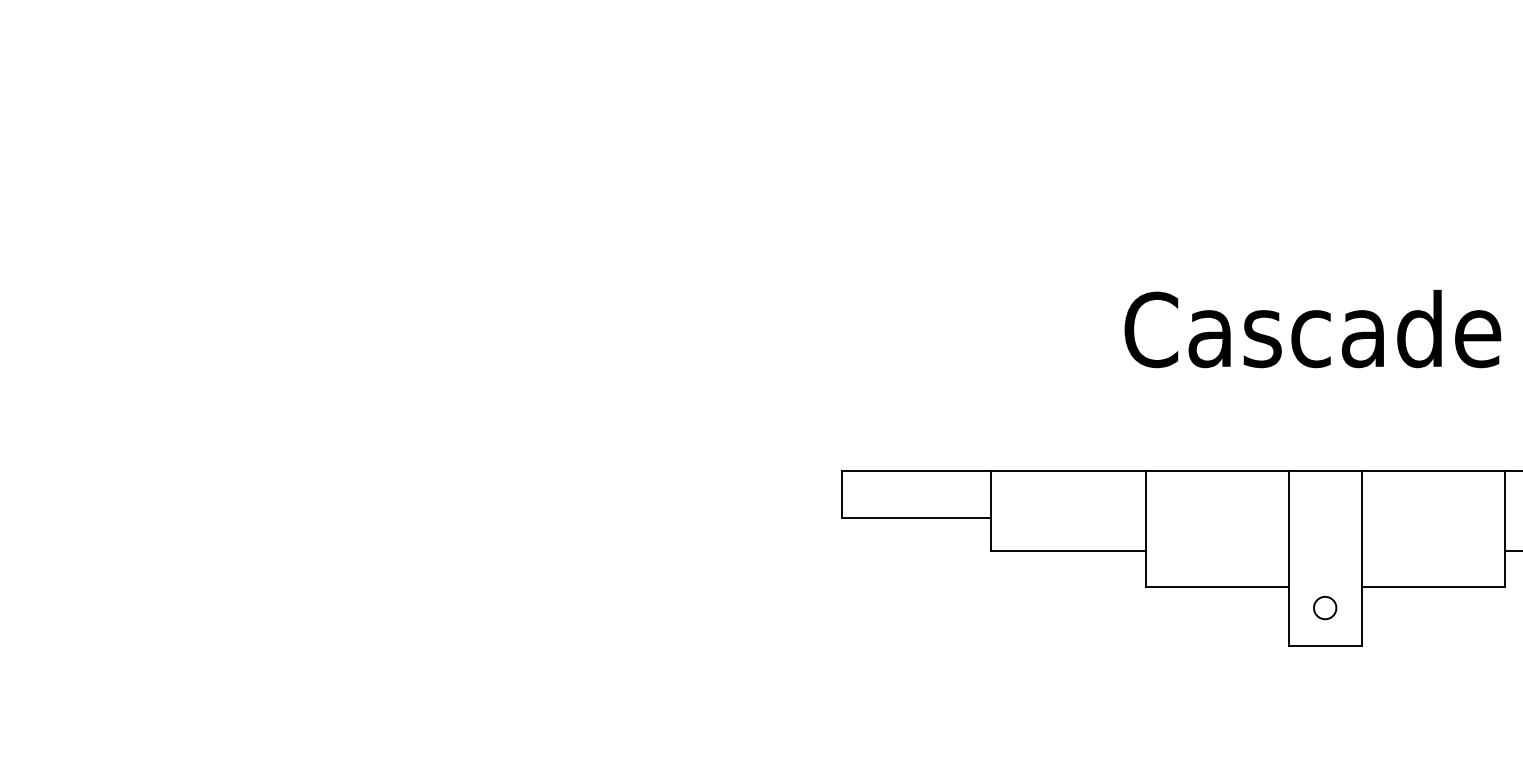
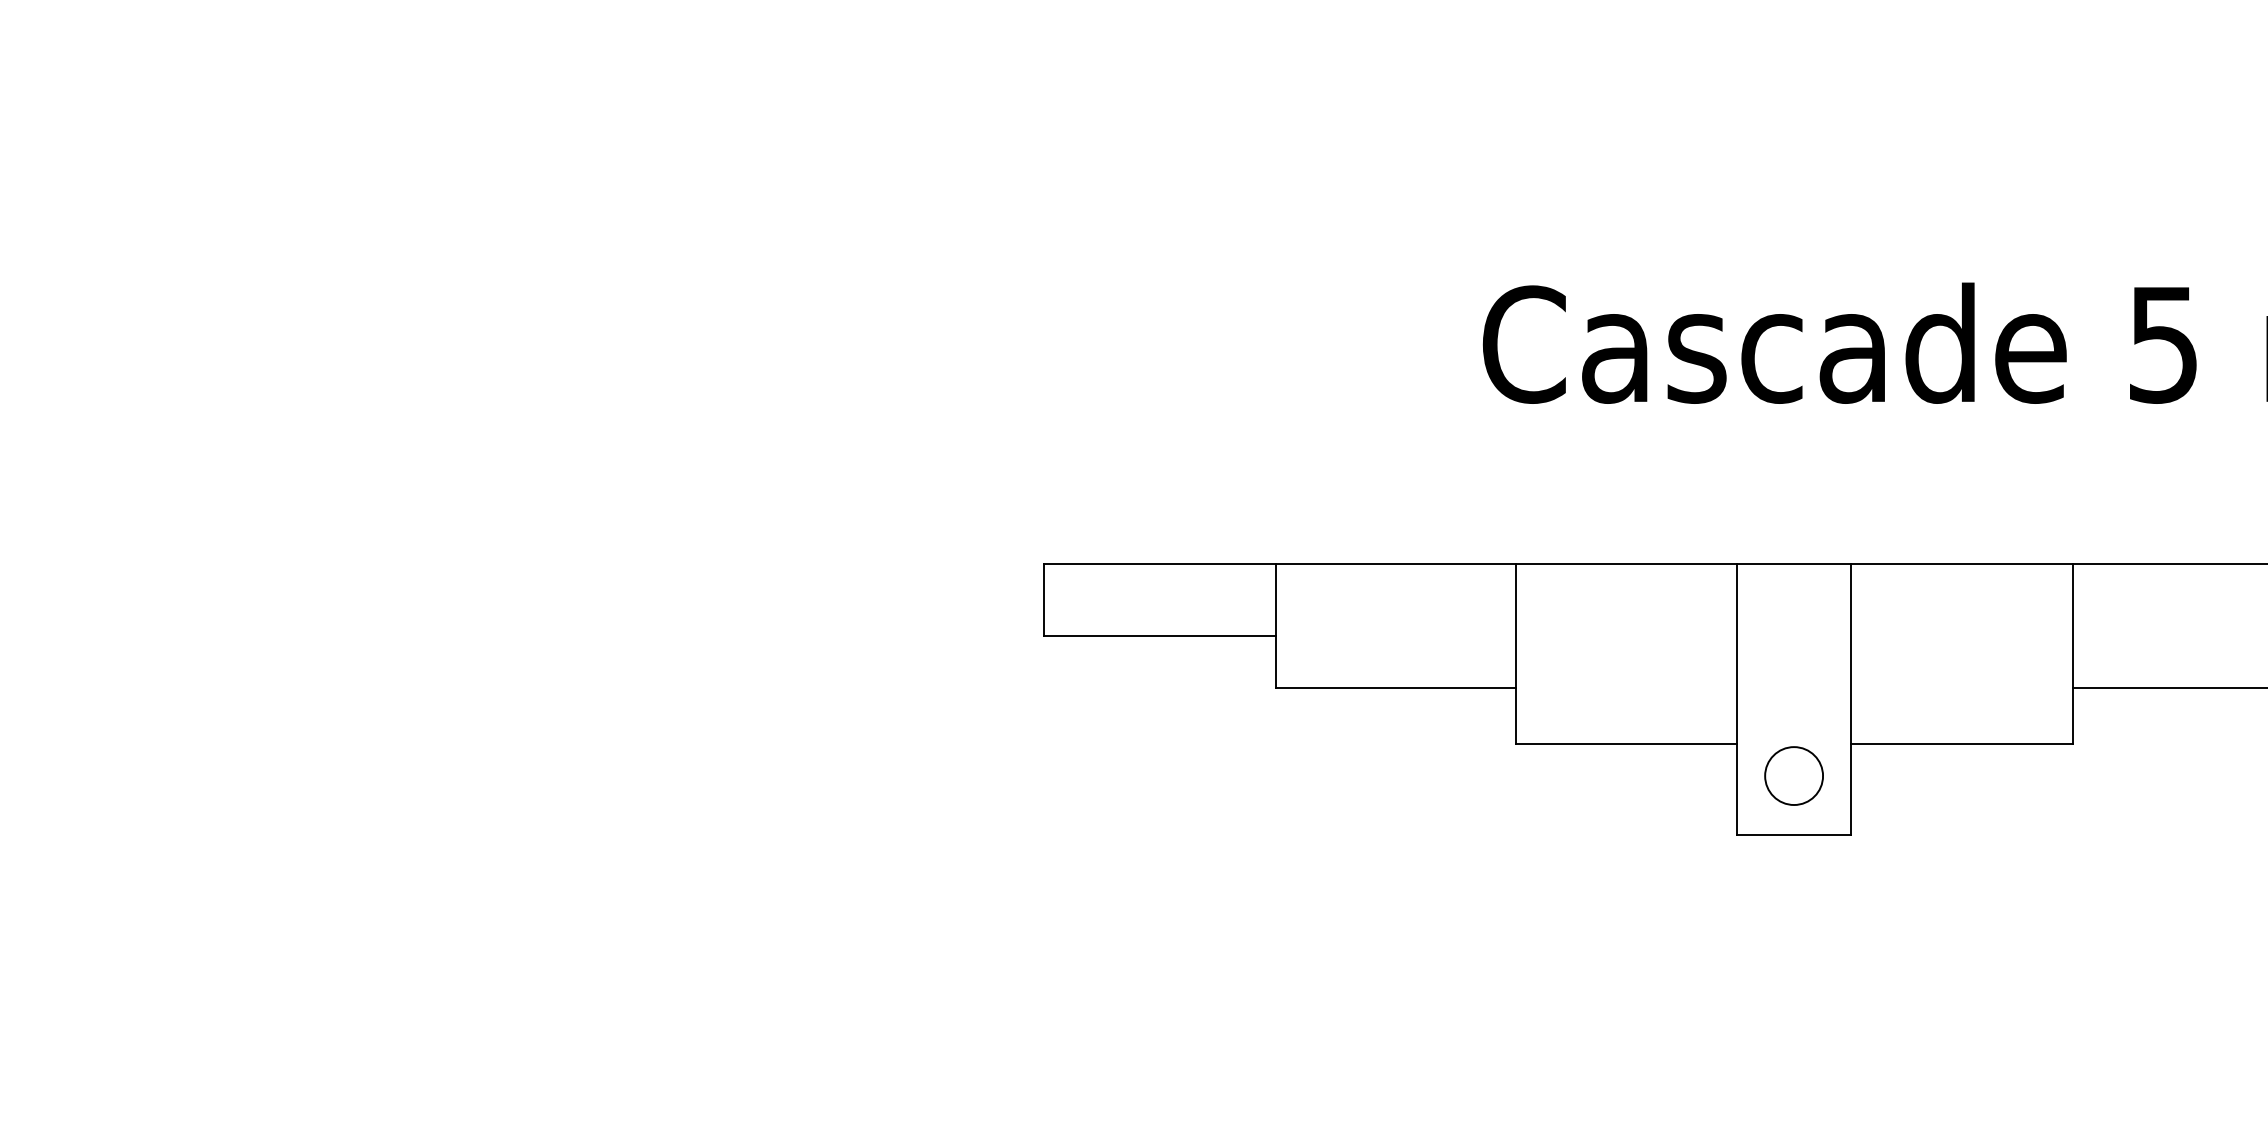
circle: (1324, 607) -> (1792, 775), size x1.67

